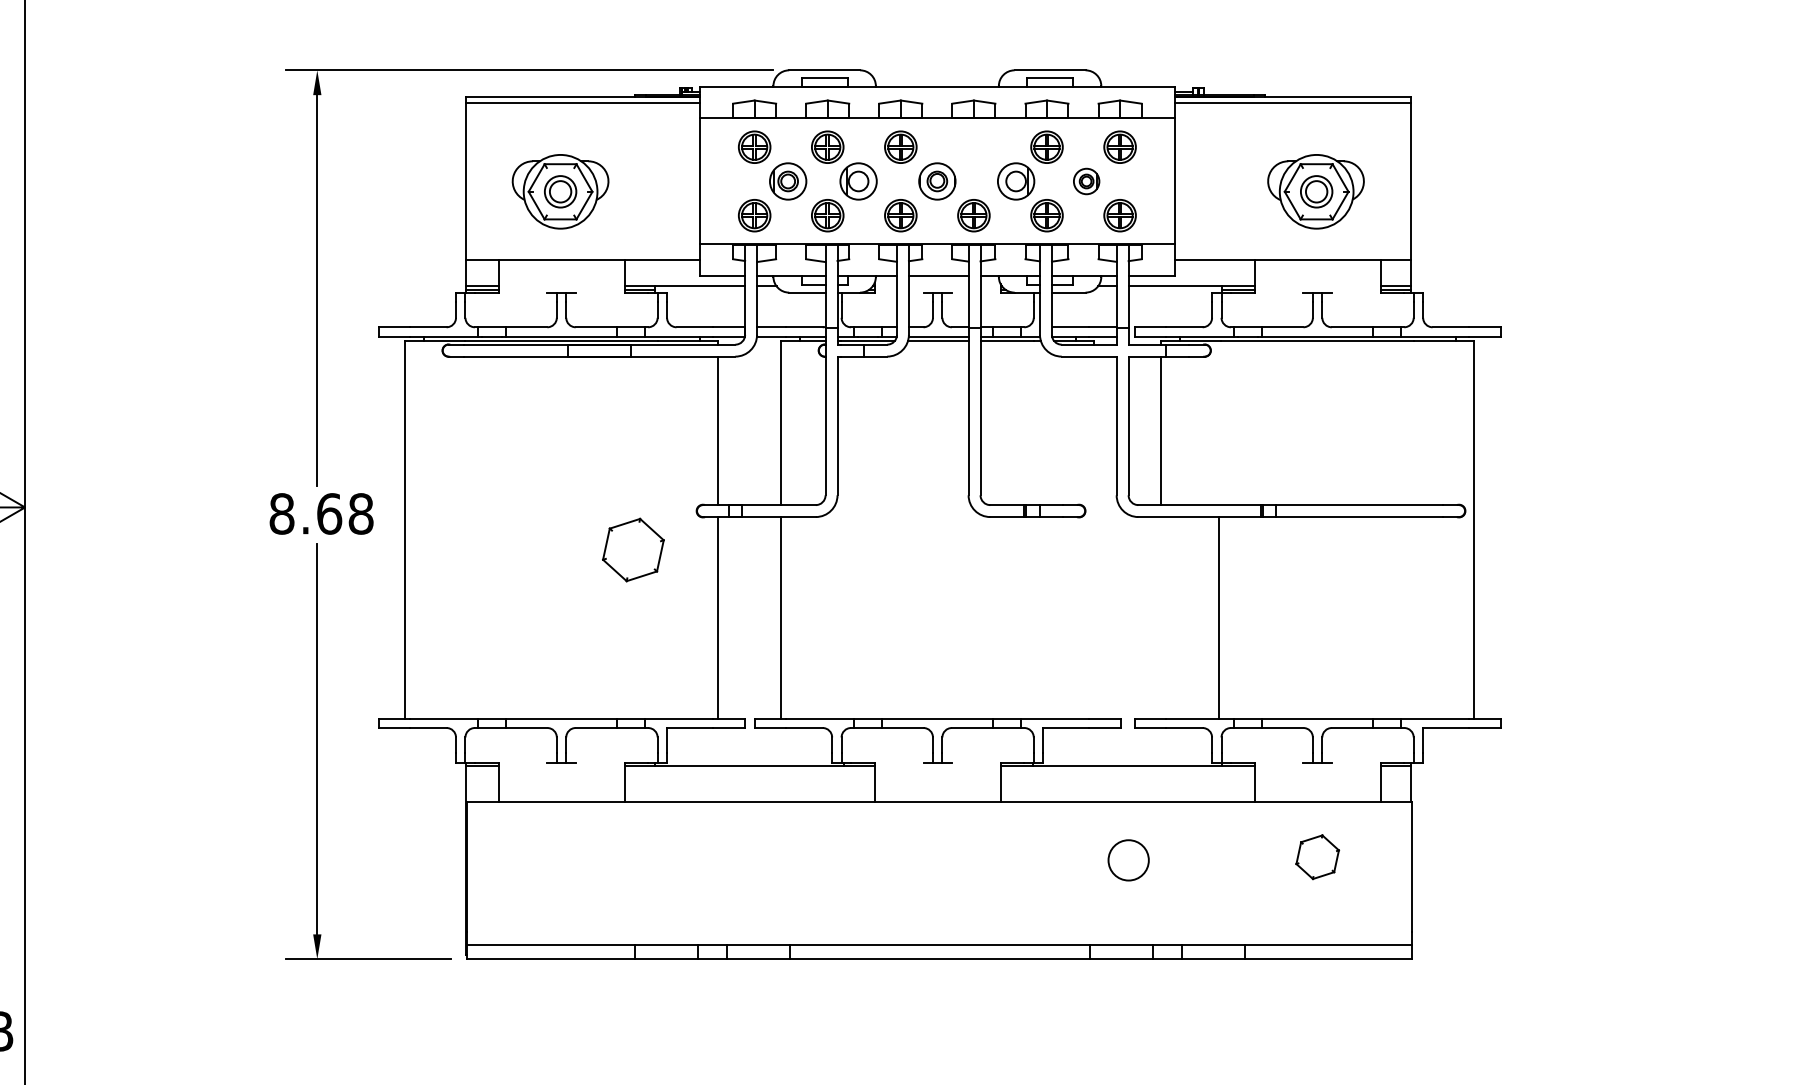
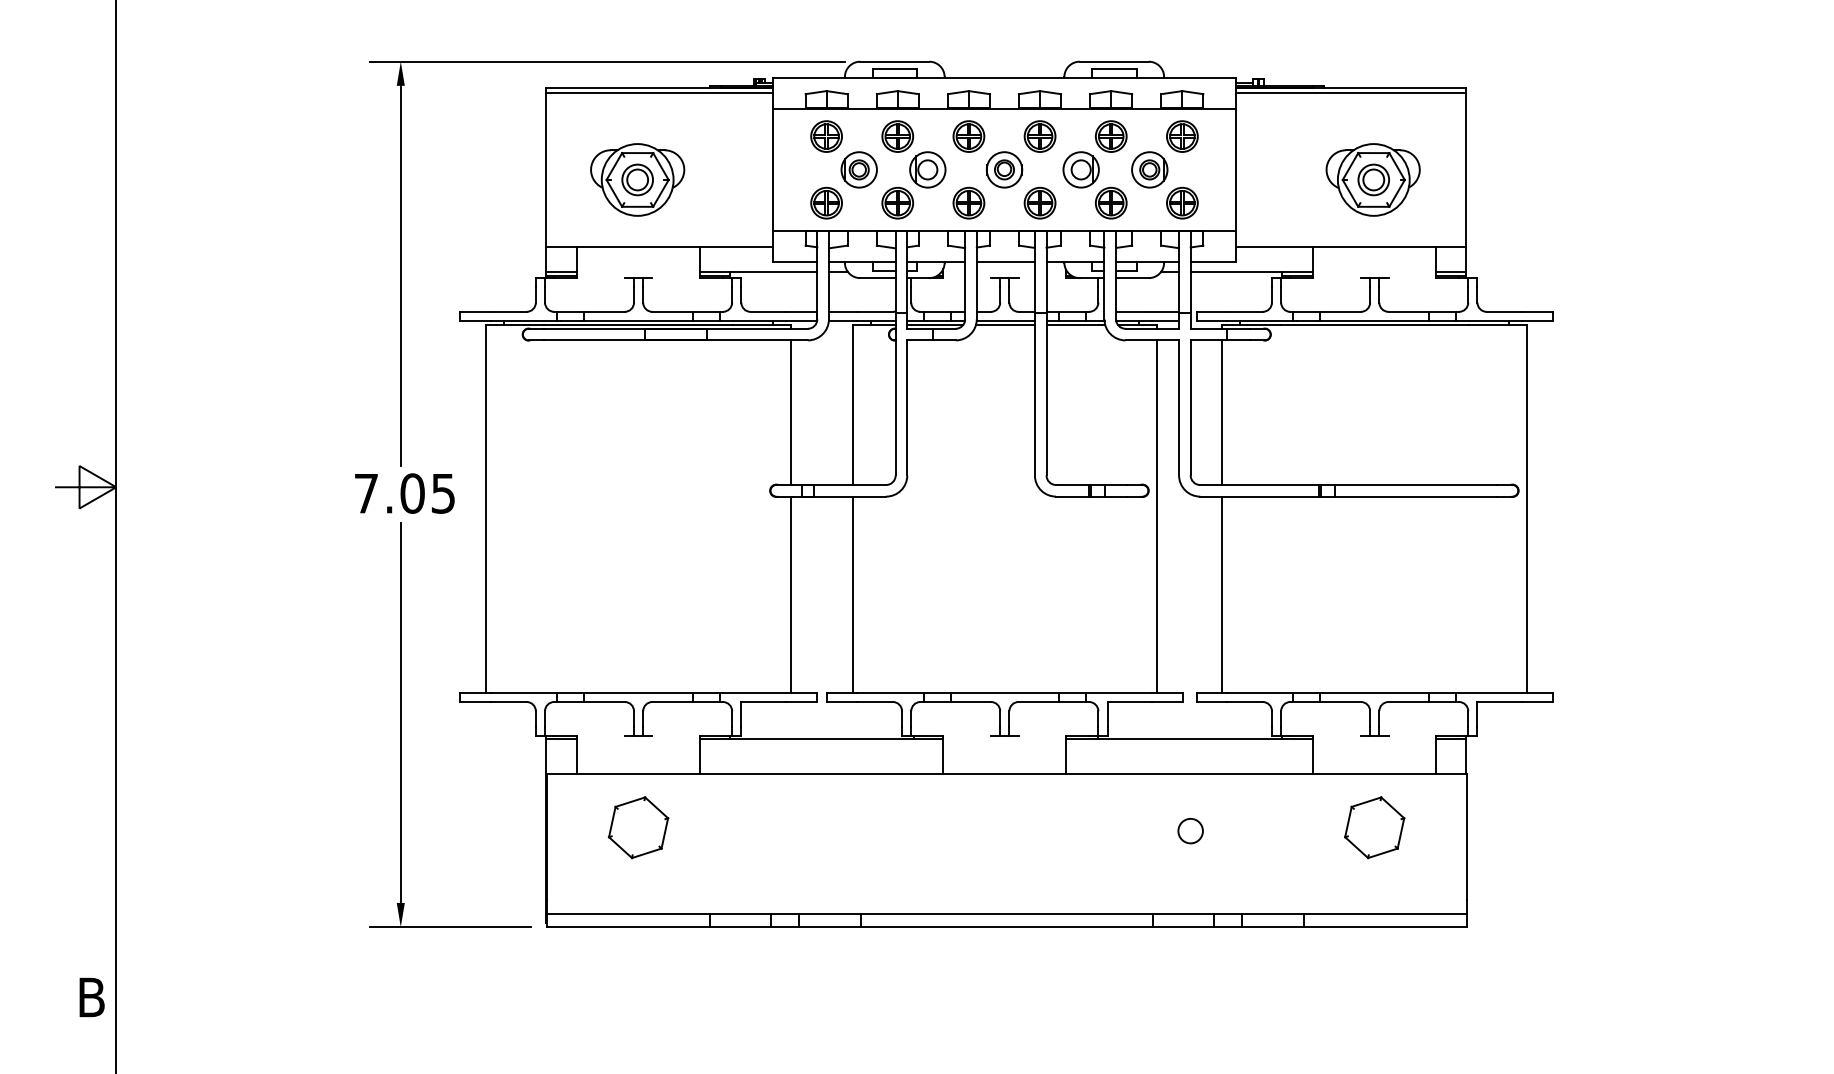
part: (973, 147) -> (1039, 136), added
part: (1086, 181) -> (1149, 169), size x1.43
text: (321, 513) -> (404, 493), 8.68 -> 7.05
line: (1094, 537) -> (1157, 516), added
part: (633, 549) -> (638, 827), moved
line: (1218, 617) -> (1222, 594), moved
part: (1317, 856) -> (1374, 827), size x1.43
circle: (1128, 861) -> (1190, 831), size x0.62

